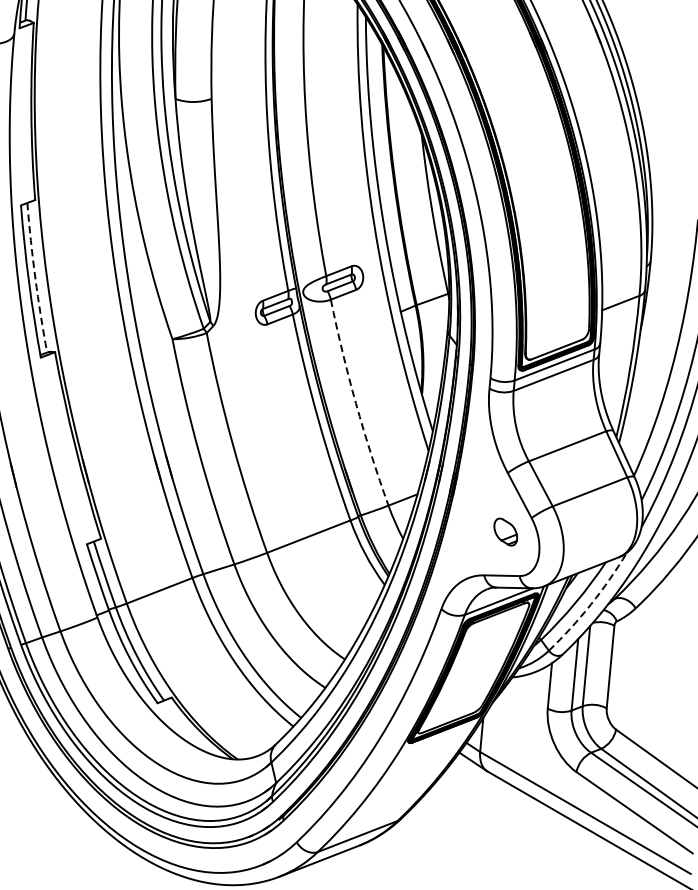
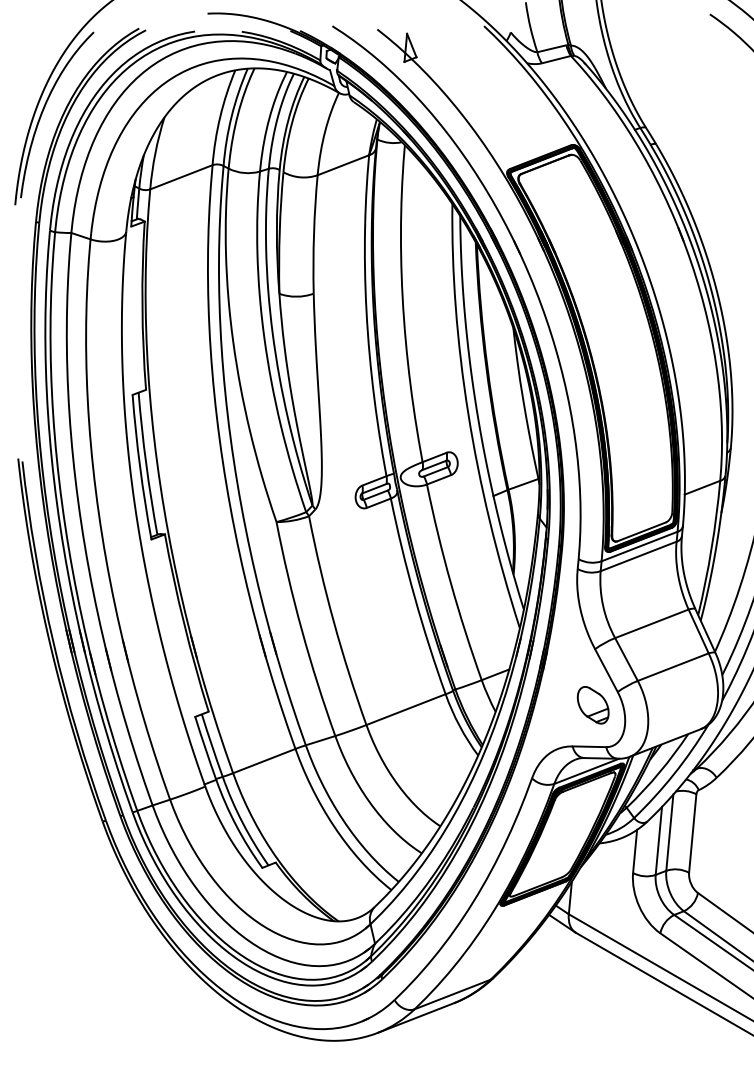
arc: (35, 277) -> (146, 463), dashed -> solid
arc: (355, 403) -> (450, 583), dashed -> solid
part: (505, 532) -> (592, 705), size x1.43
arc: (591, 603) -> (674, 773), dashed -> solid

